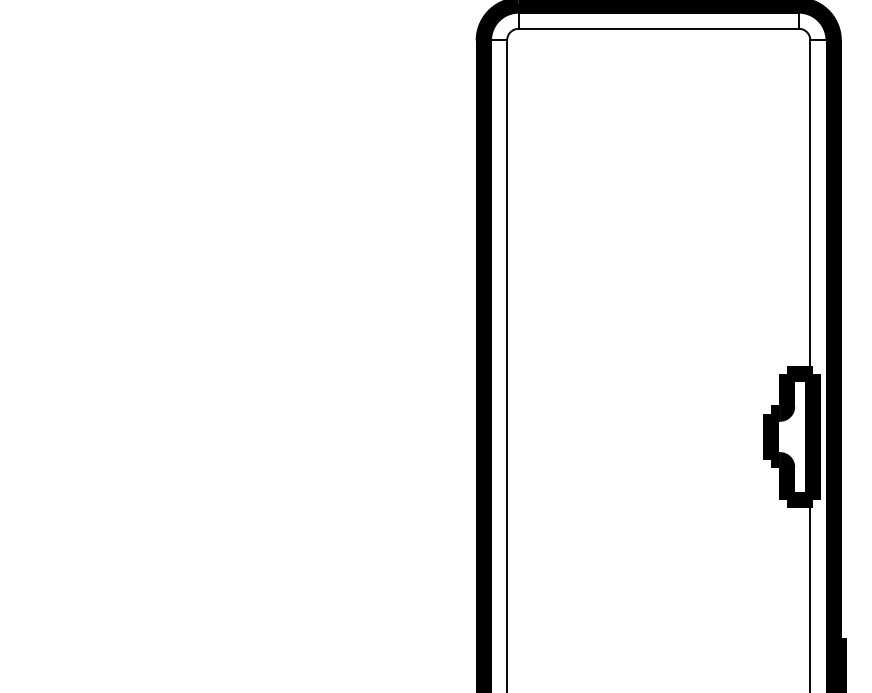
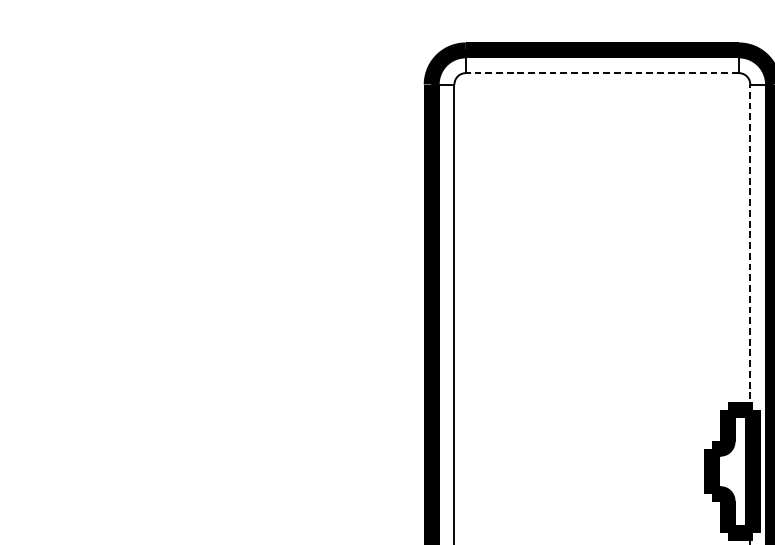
line: (658, 28) -> (602, 72), solid -> dashed
line: (810, 207) -> (750, 247), solid -> dashed

